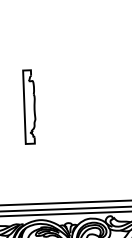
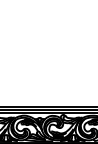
part: (29, 105) -> (20, 51), removed

